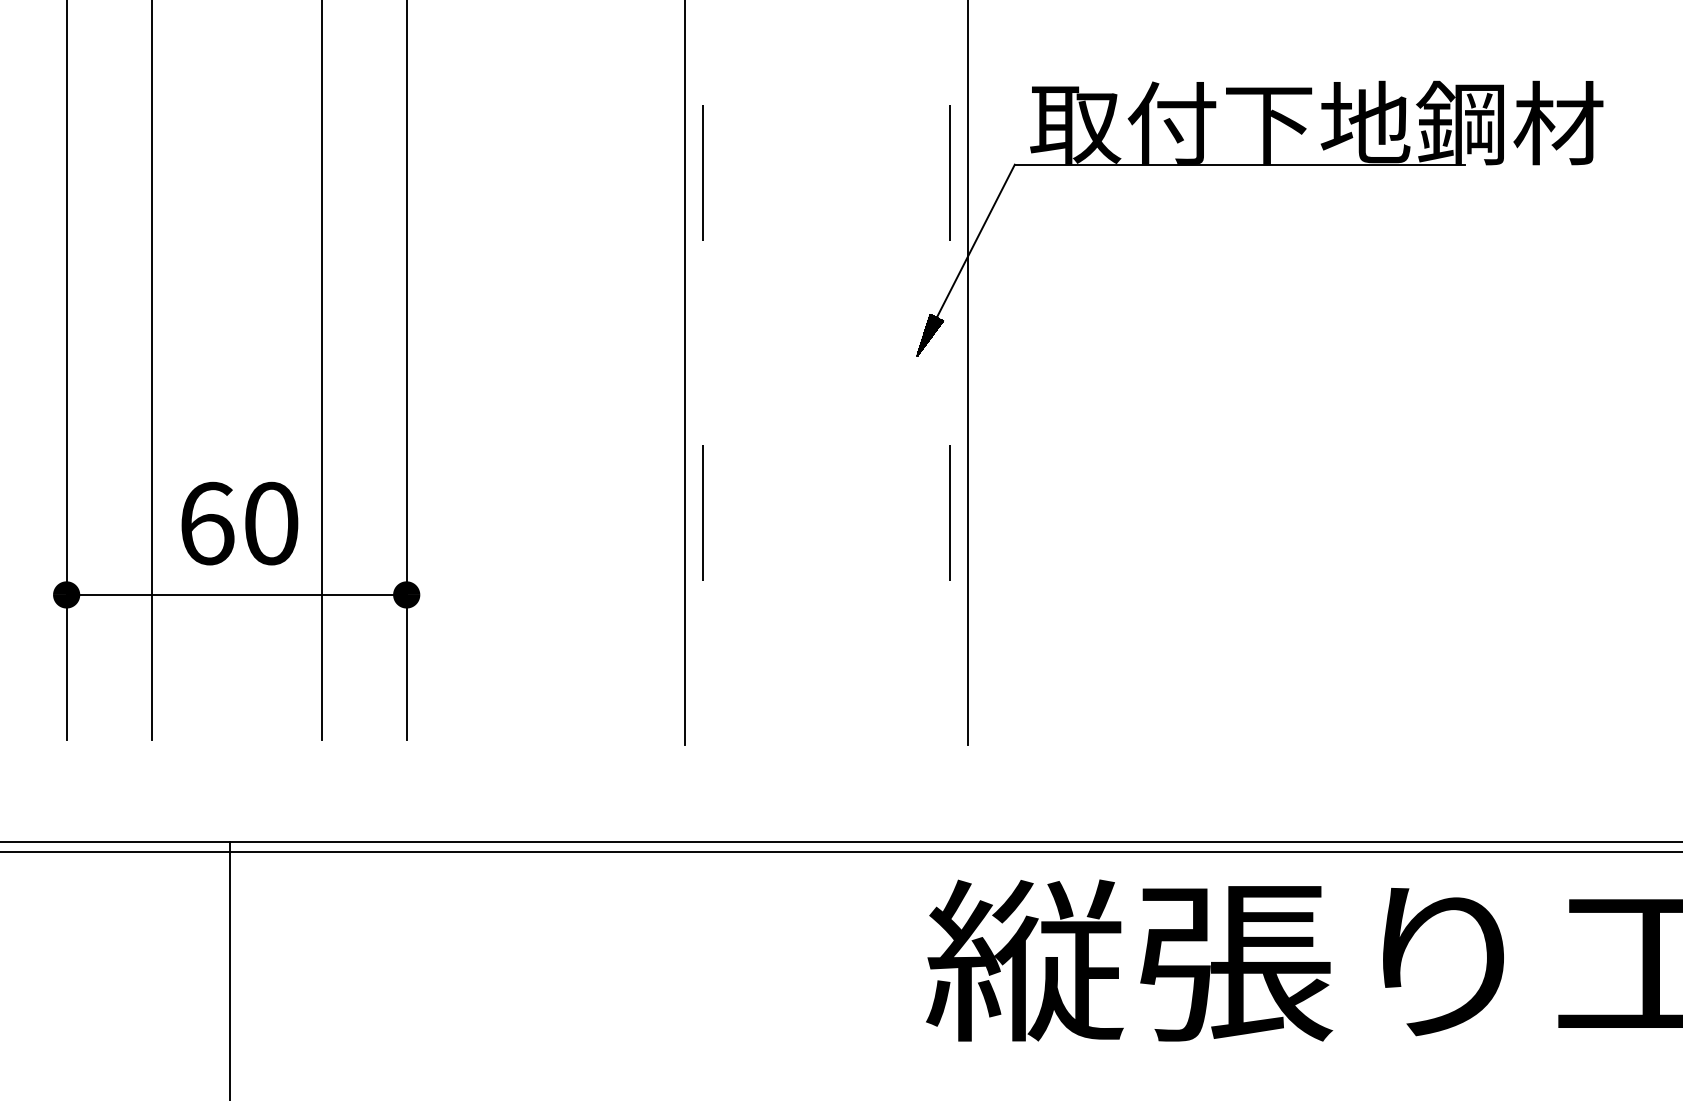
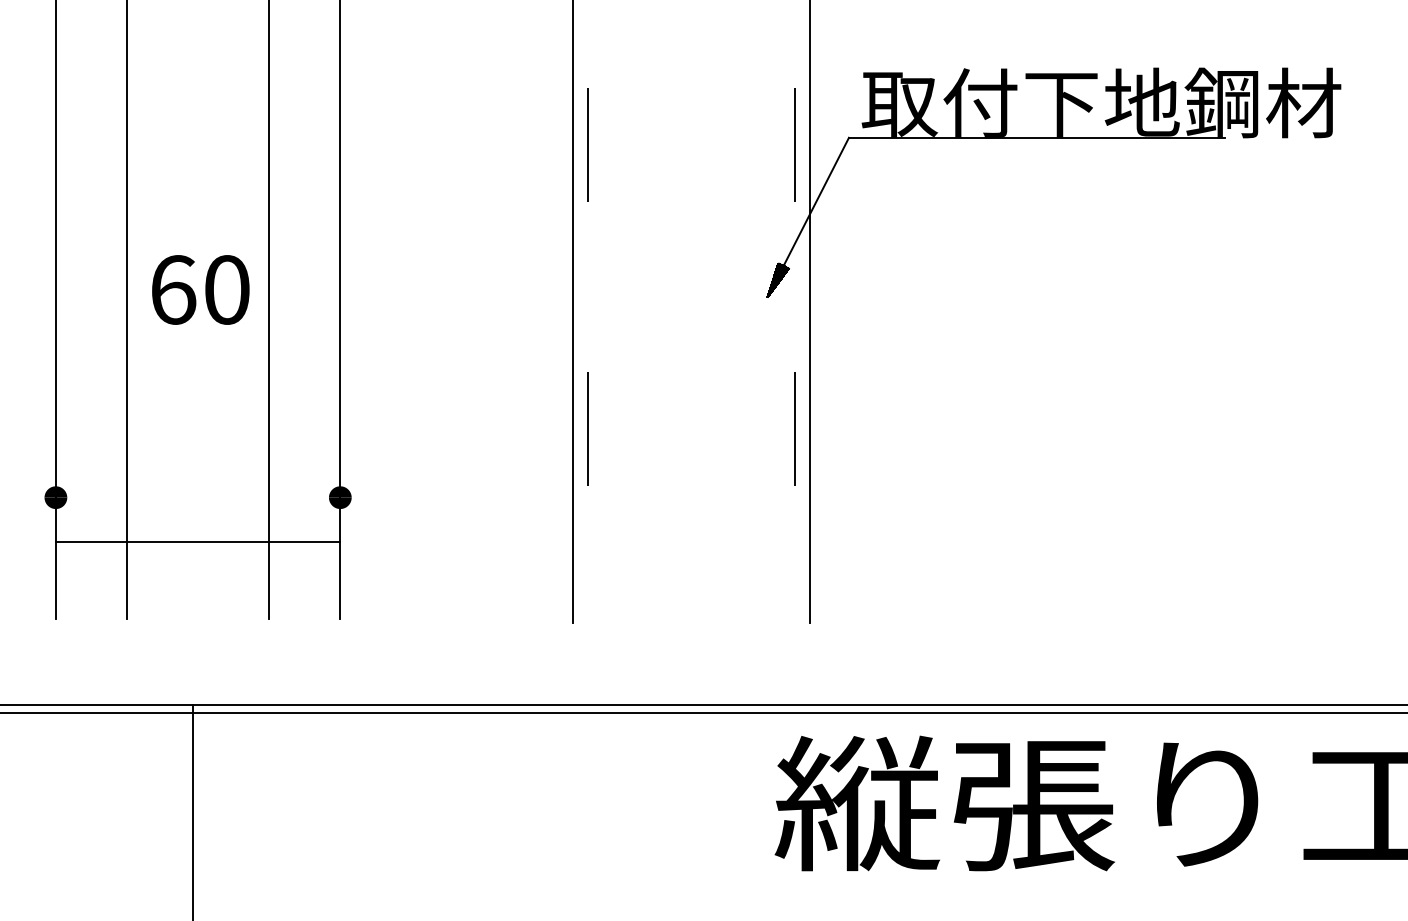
text: (239, 523) -> (200, 289), moved
line: (236, 594) -> (197, 541), moved

